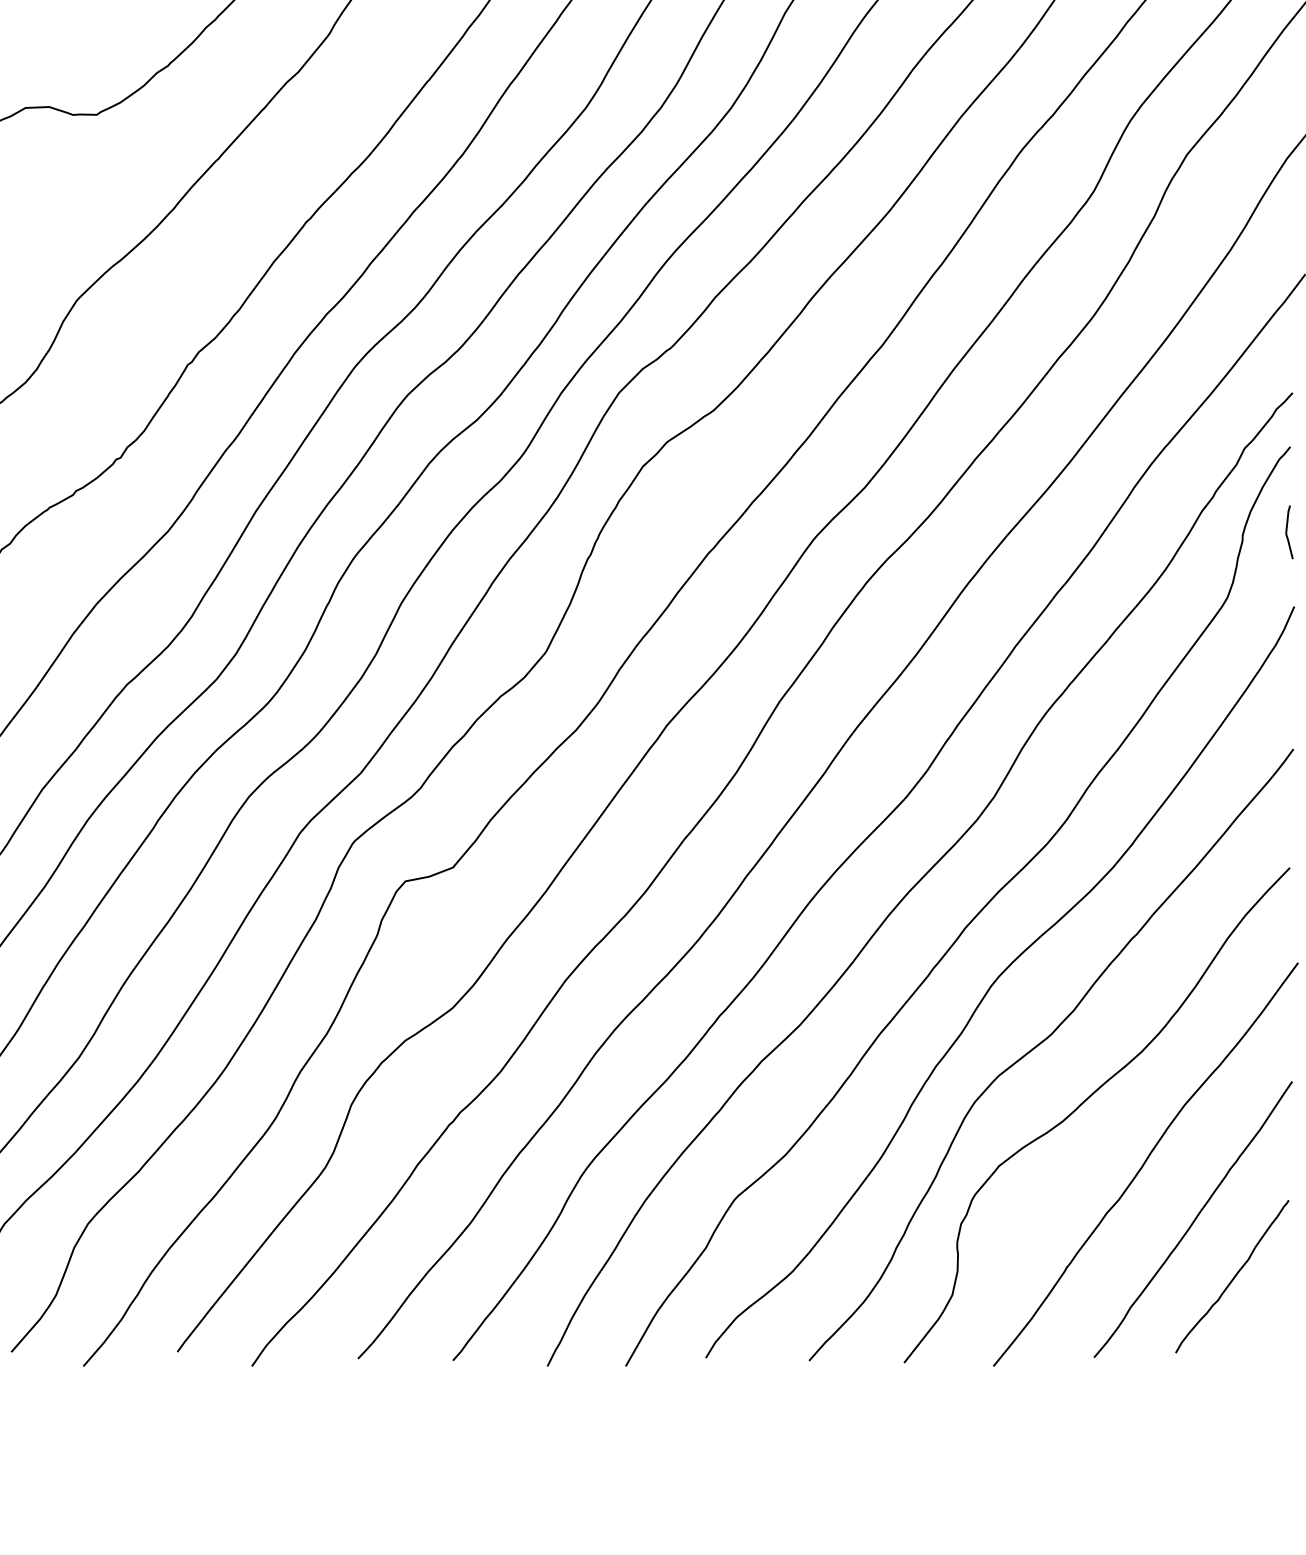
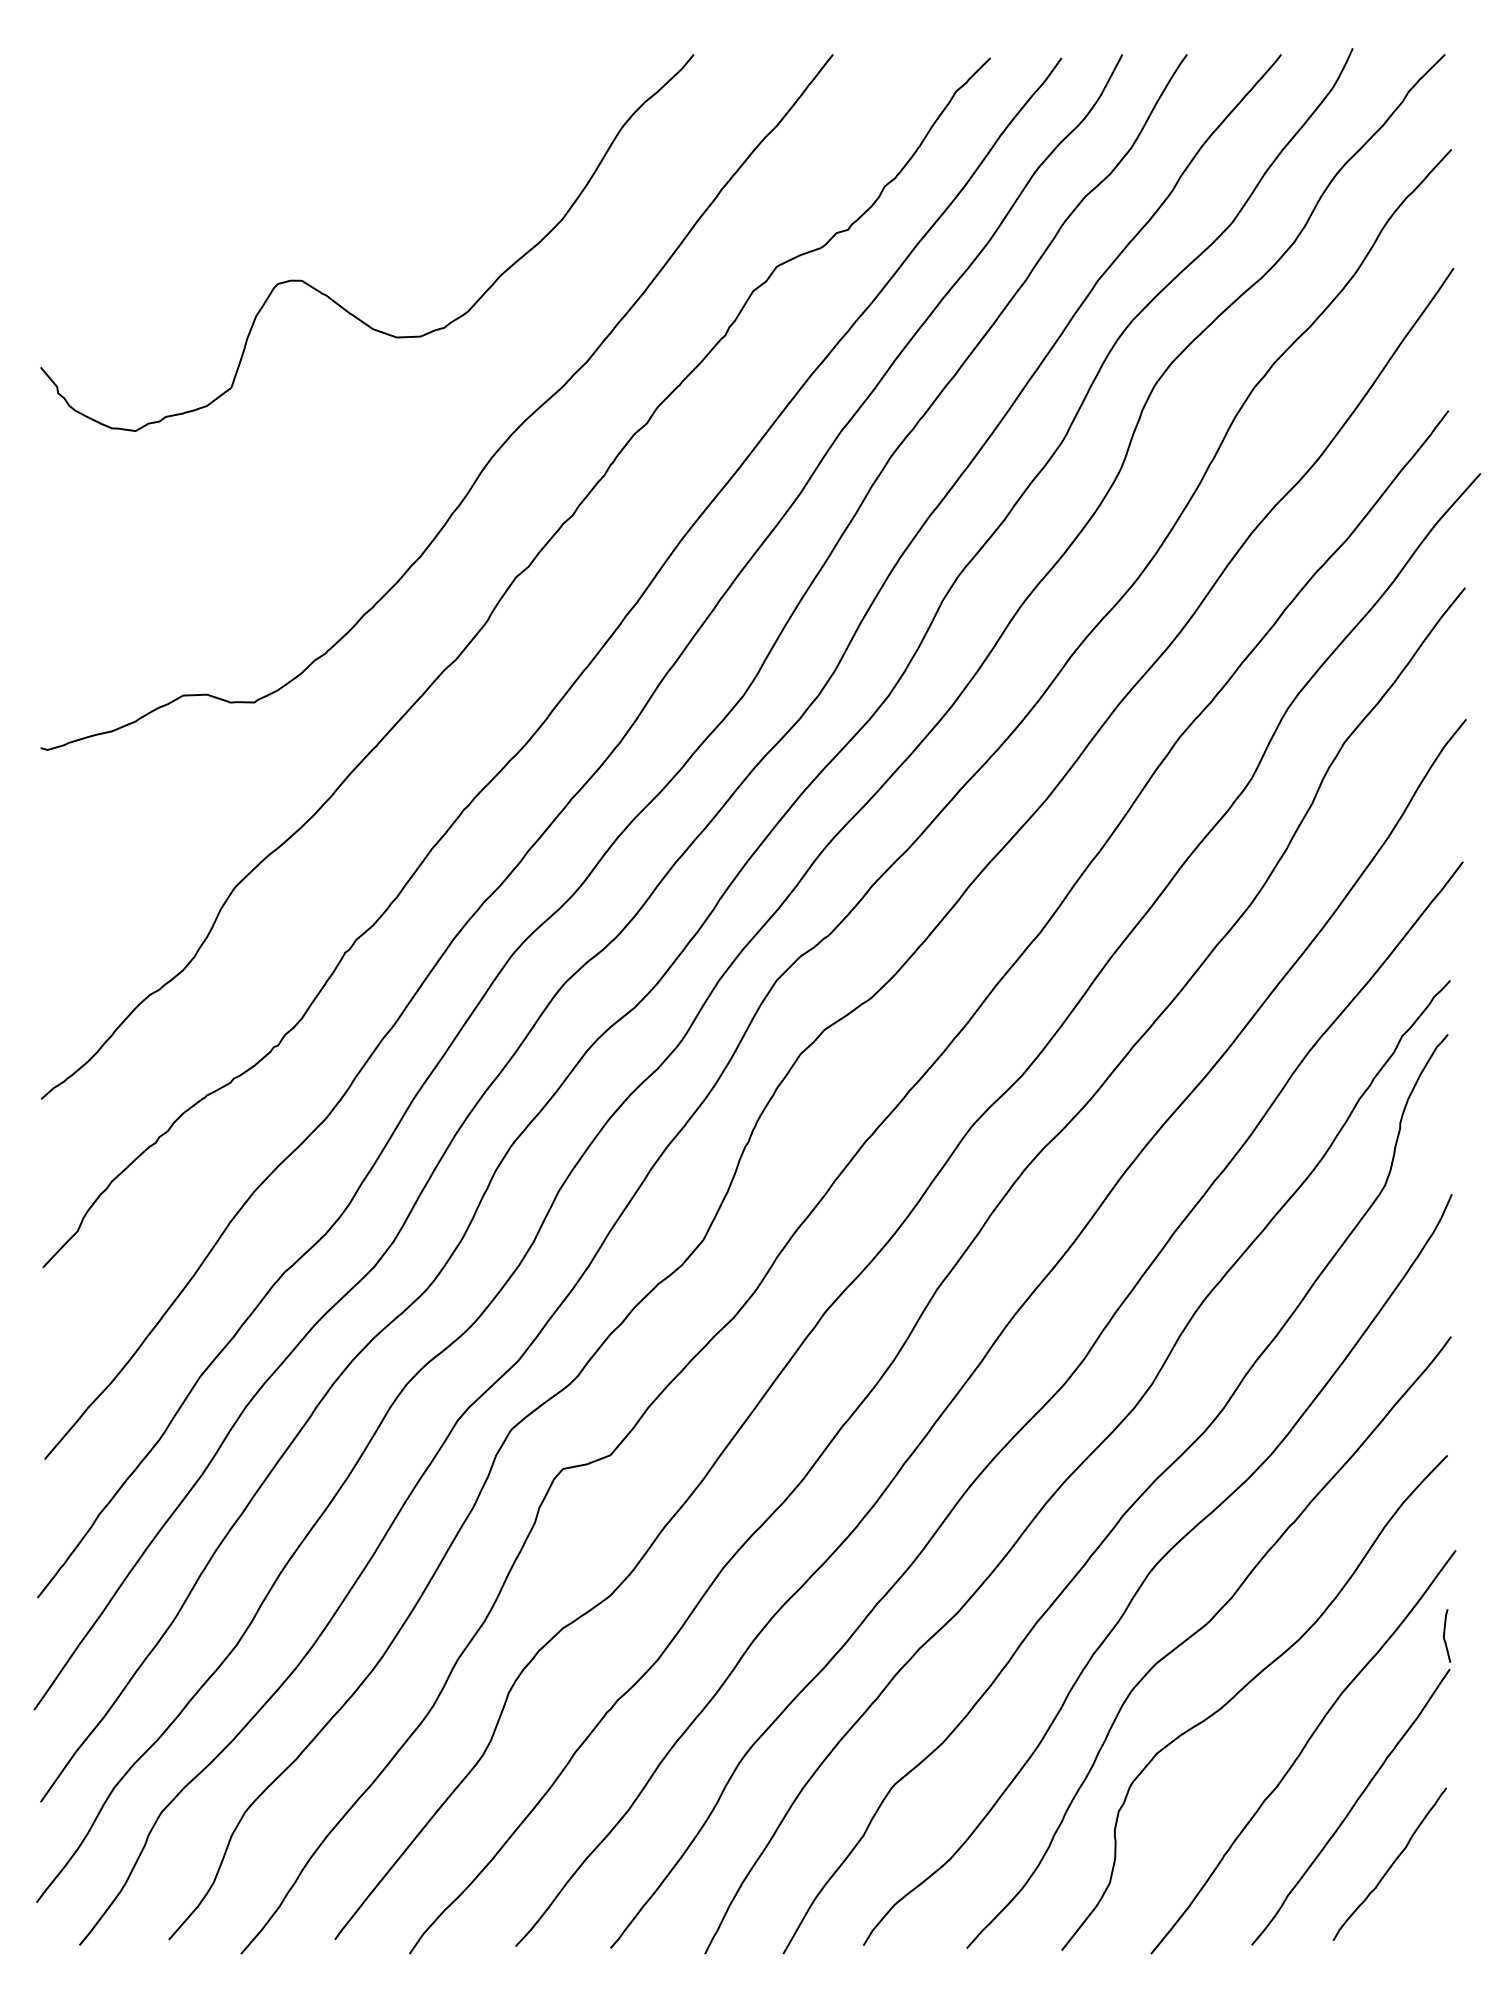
curve: (1286, 531) -> (1444, 1635), moved

